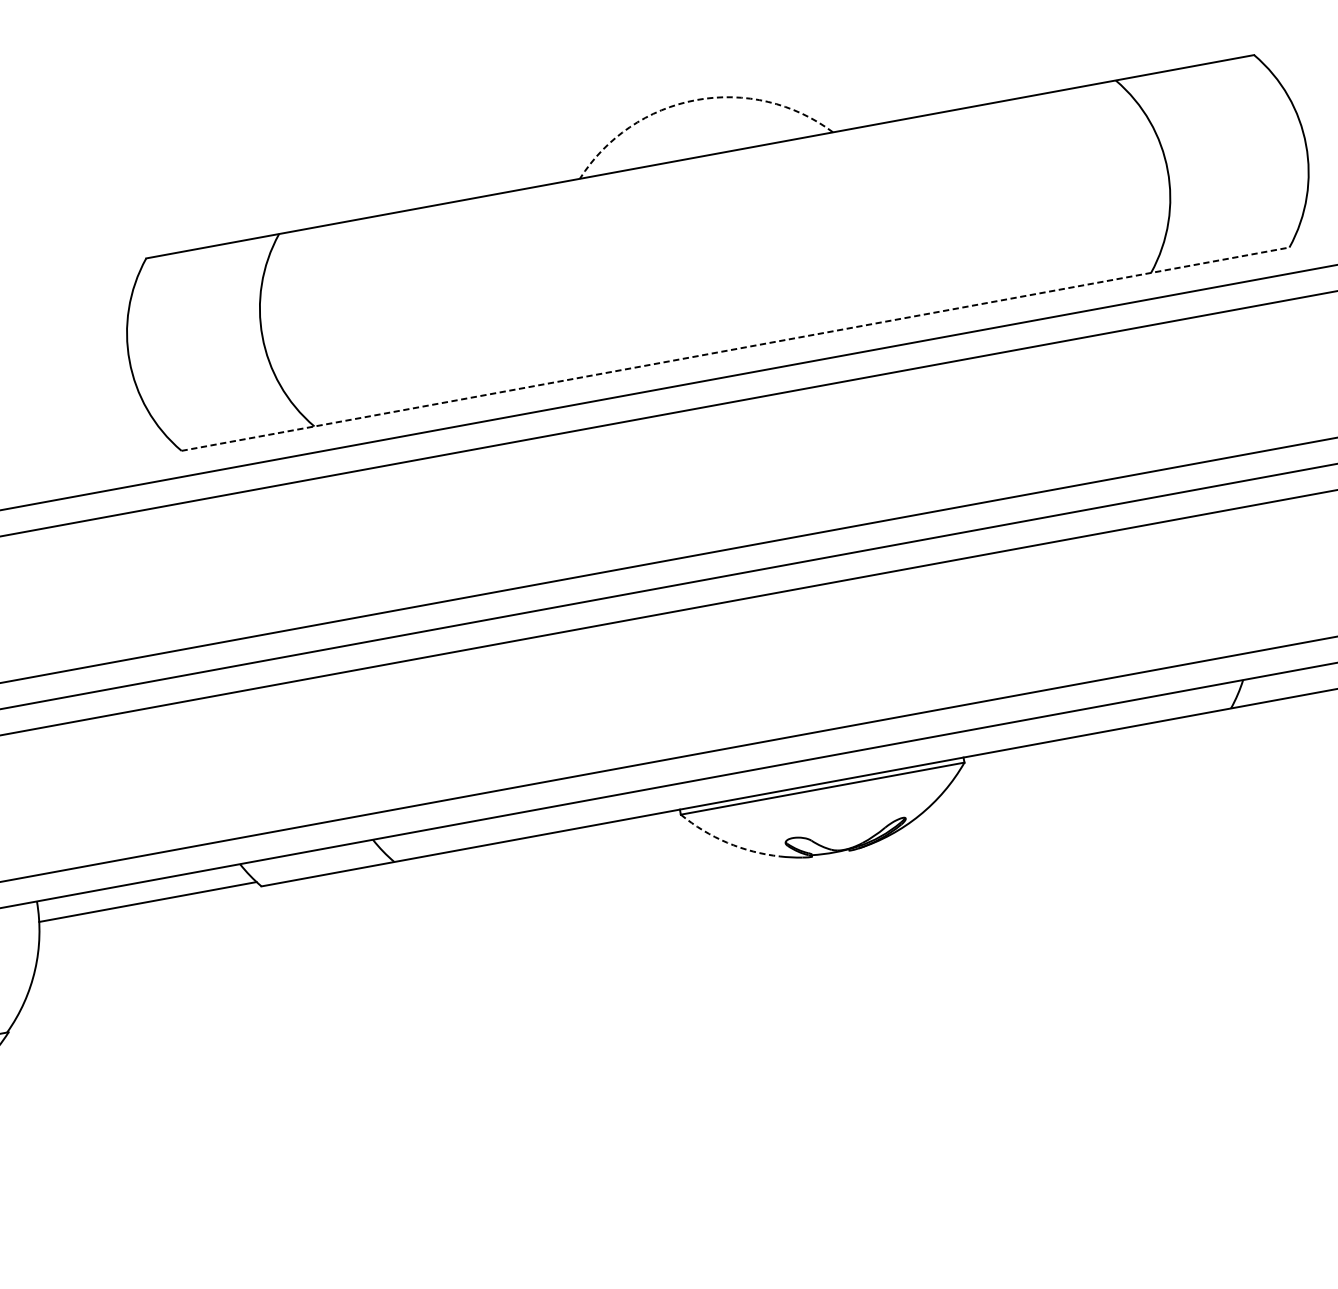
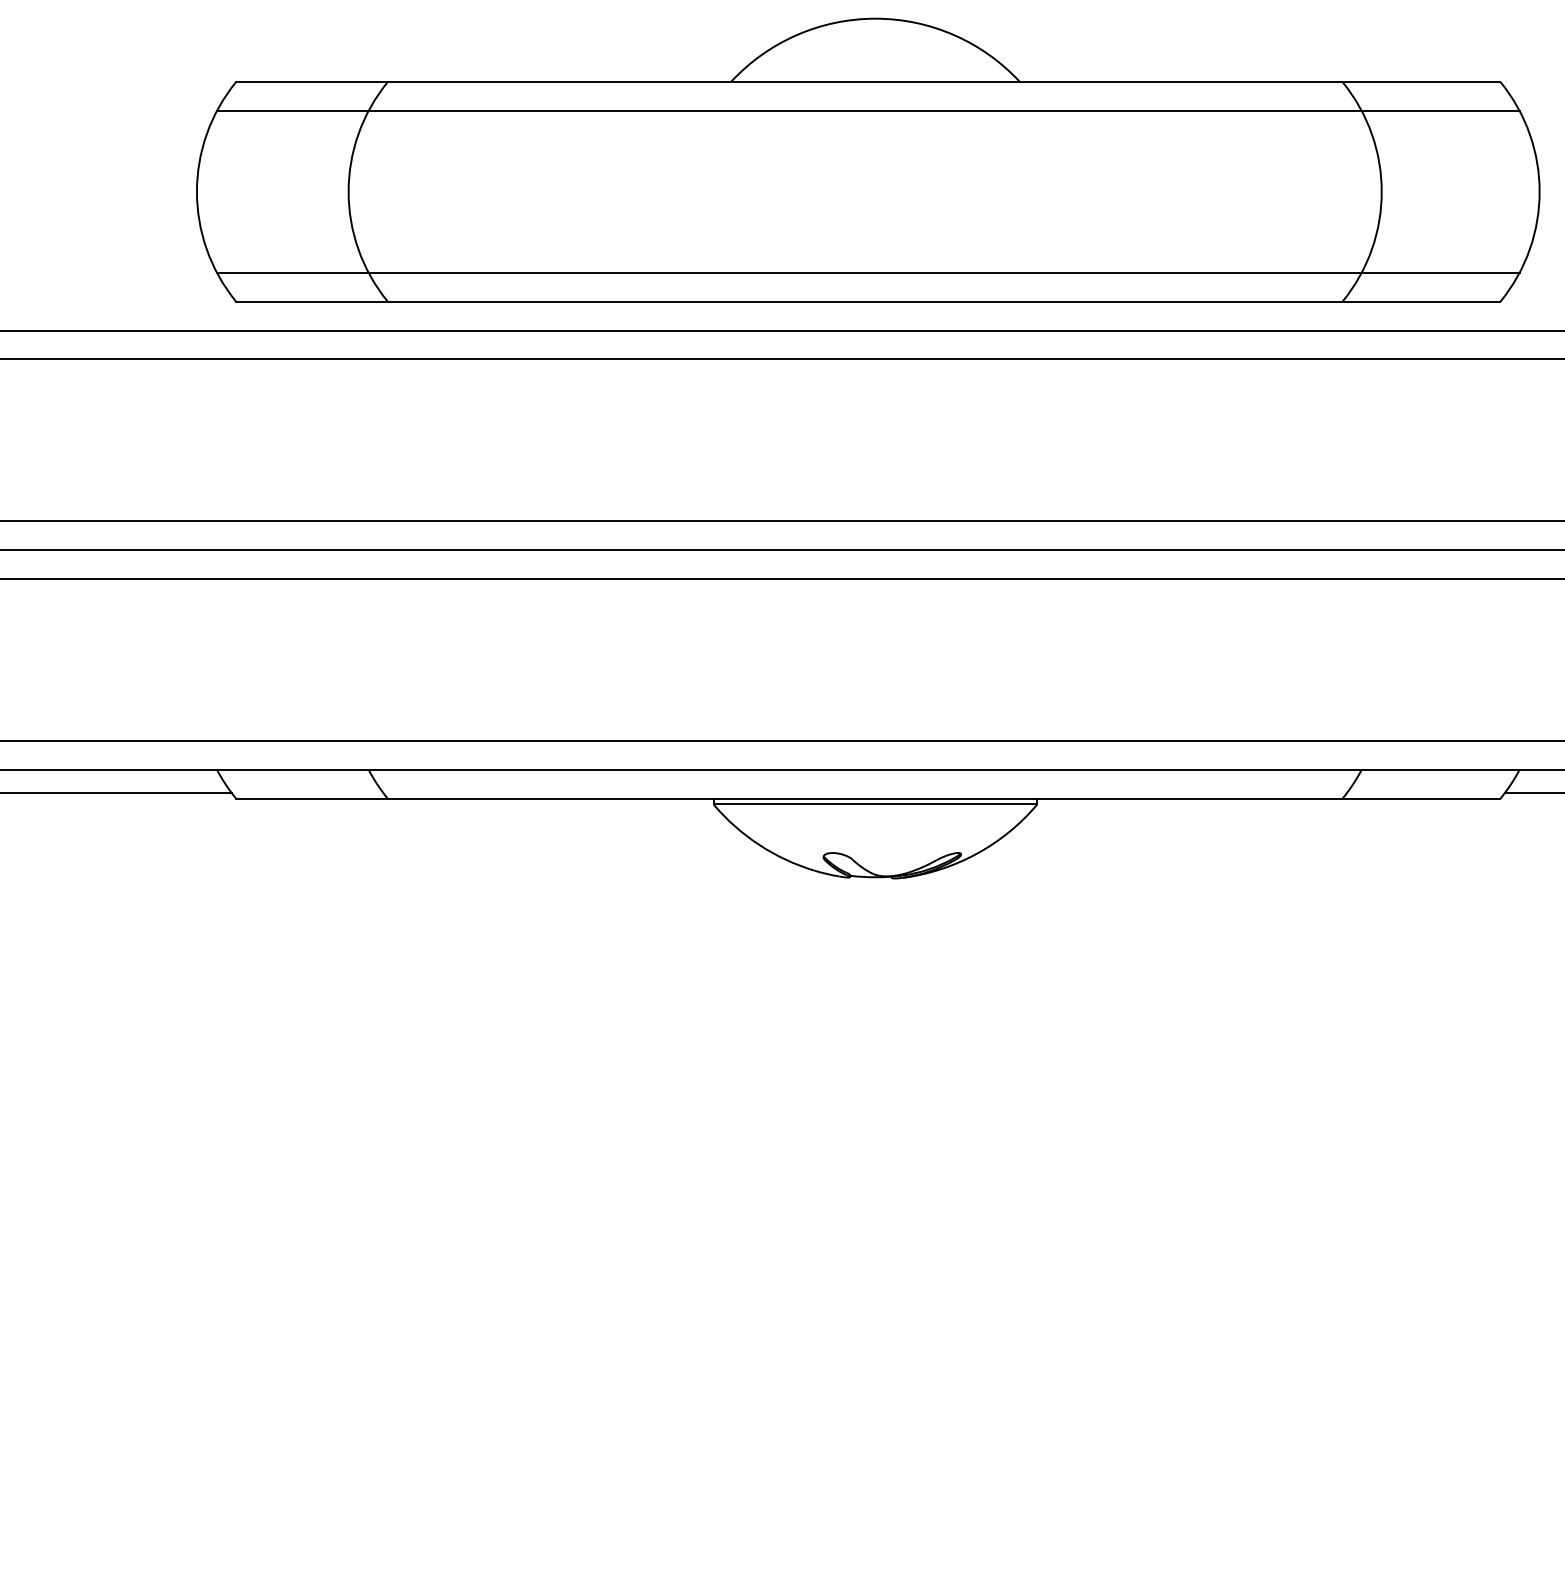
arc: (696, 99) -> (875, 18), dashed -> solid
line: (704, 181) -> (867, 110), added
line: (730, 323) -> (867, 272), added
line: (735, 349) -> (868, 301), dashed -> solid
arc: (727, 842) -> (759, 844), dashed -> solid

